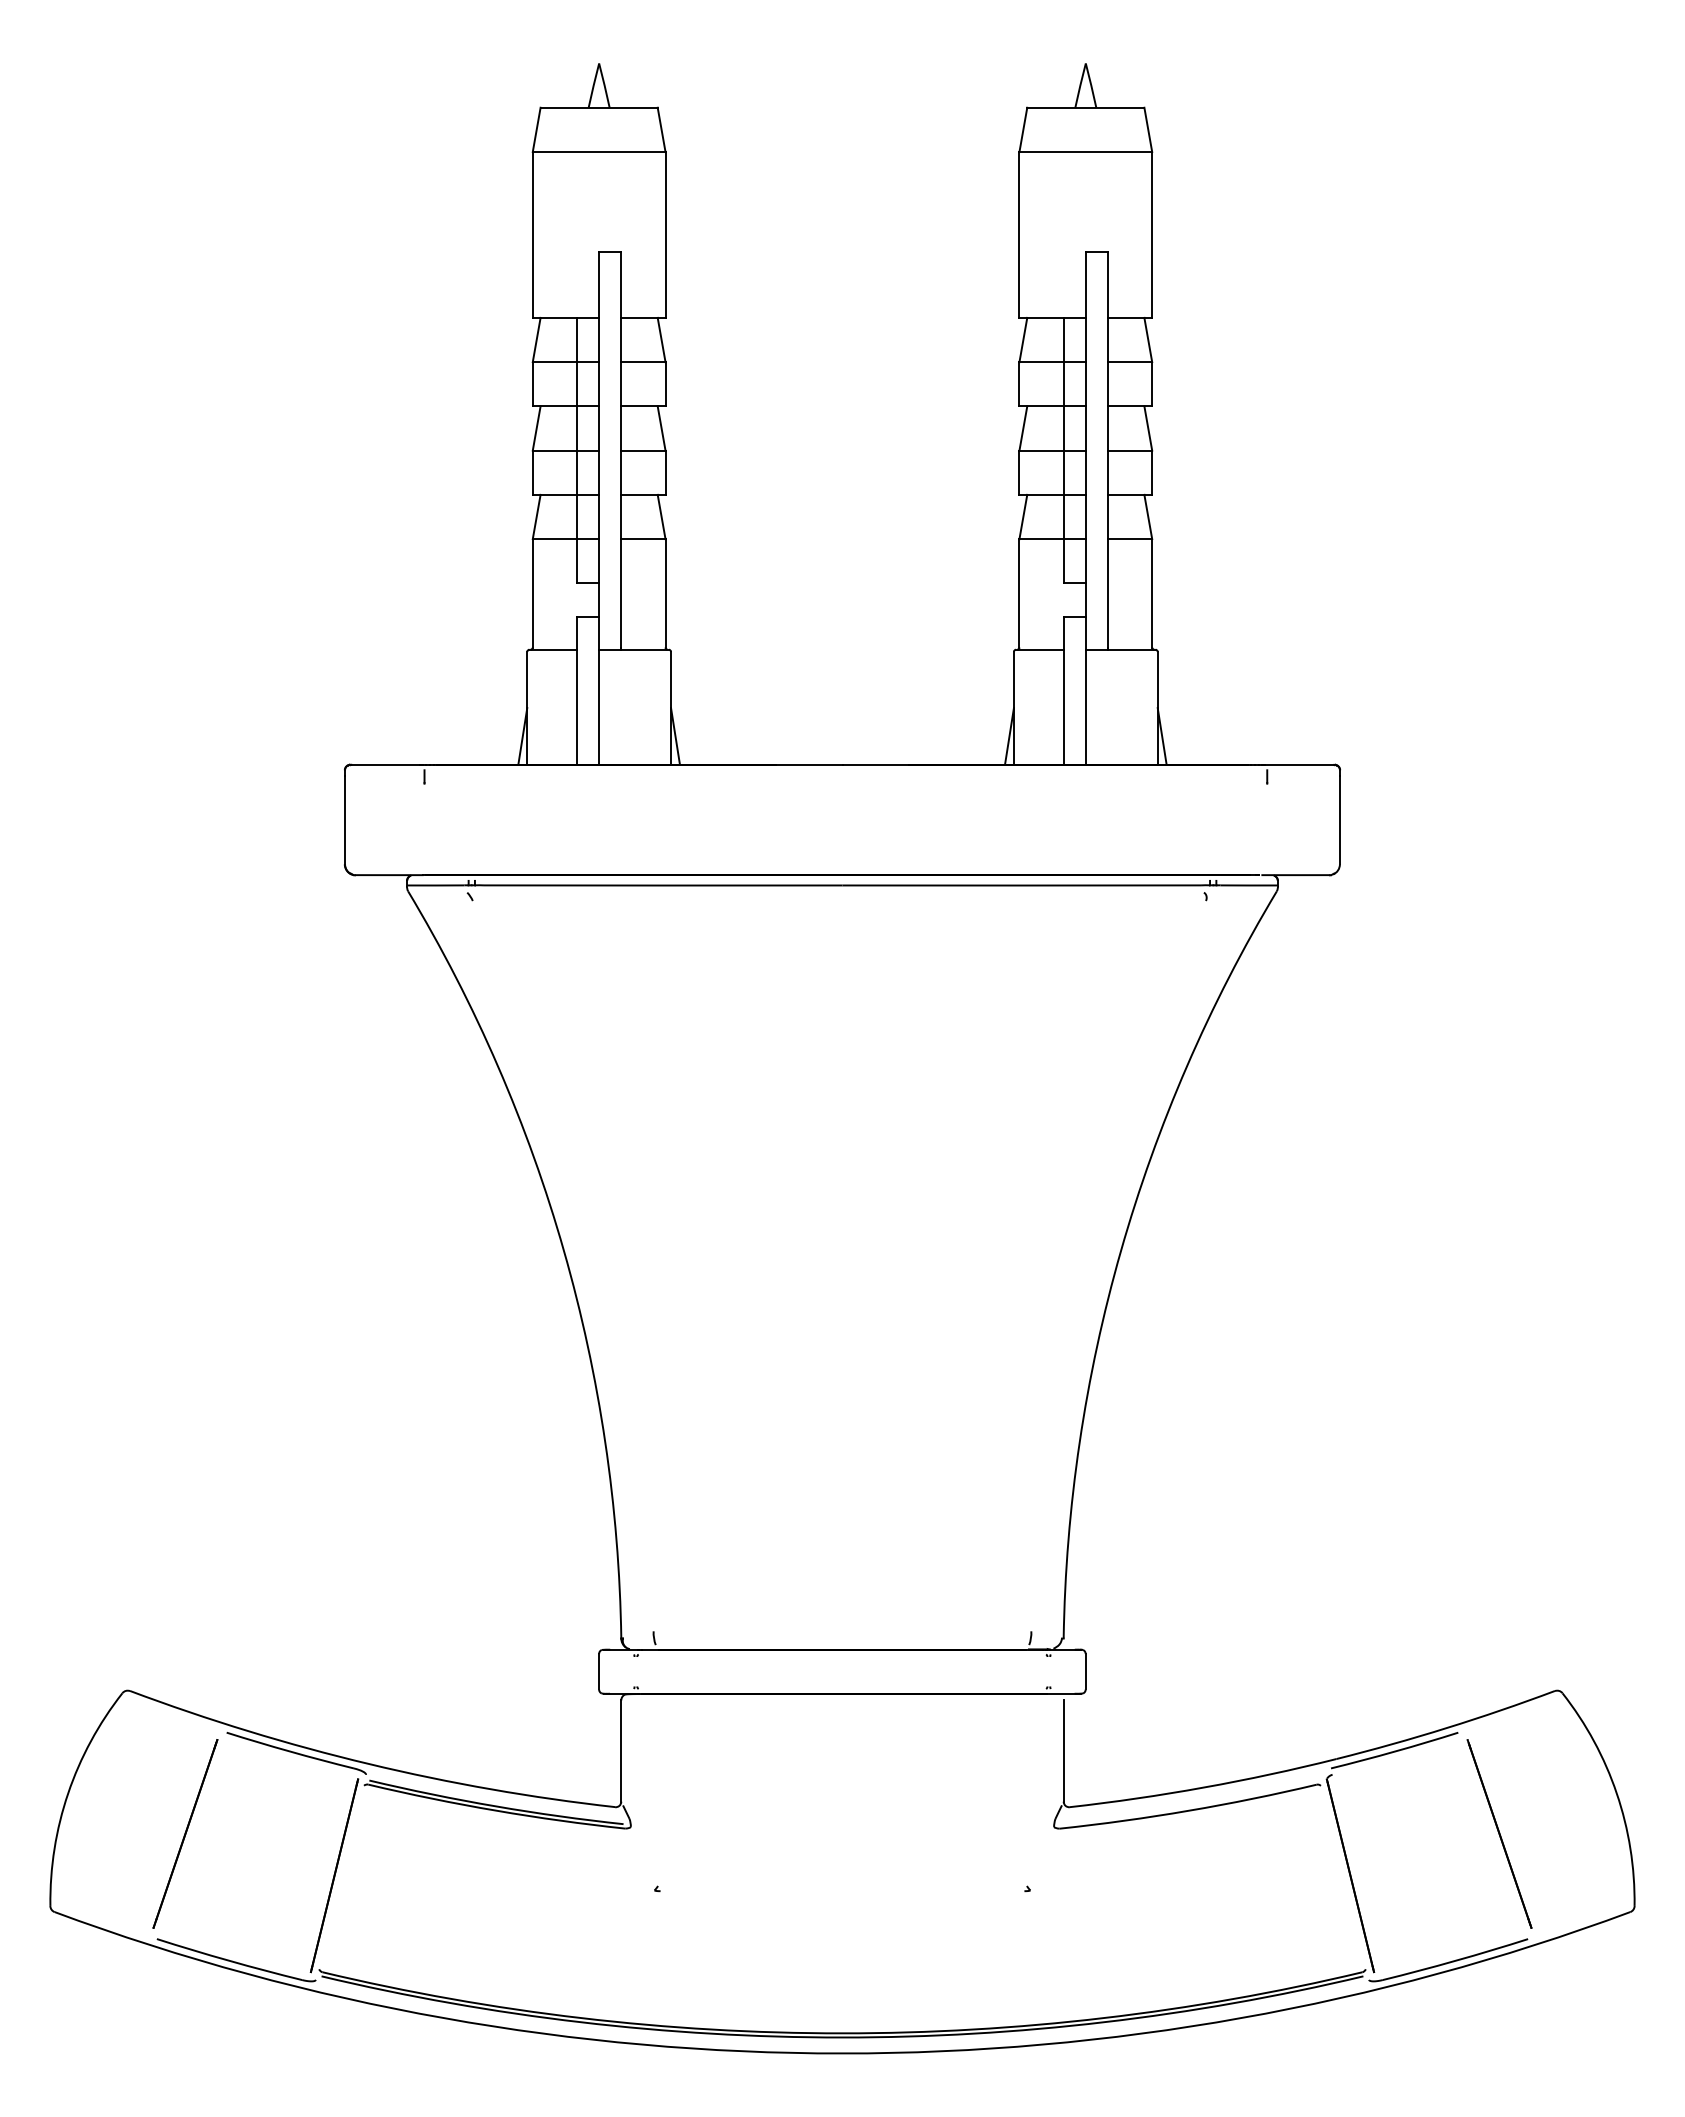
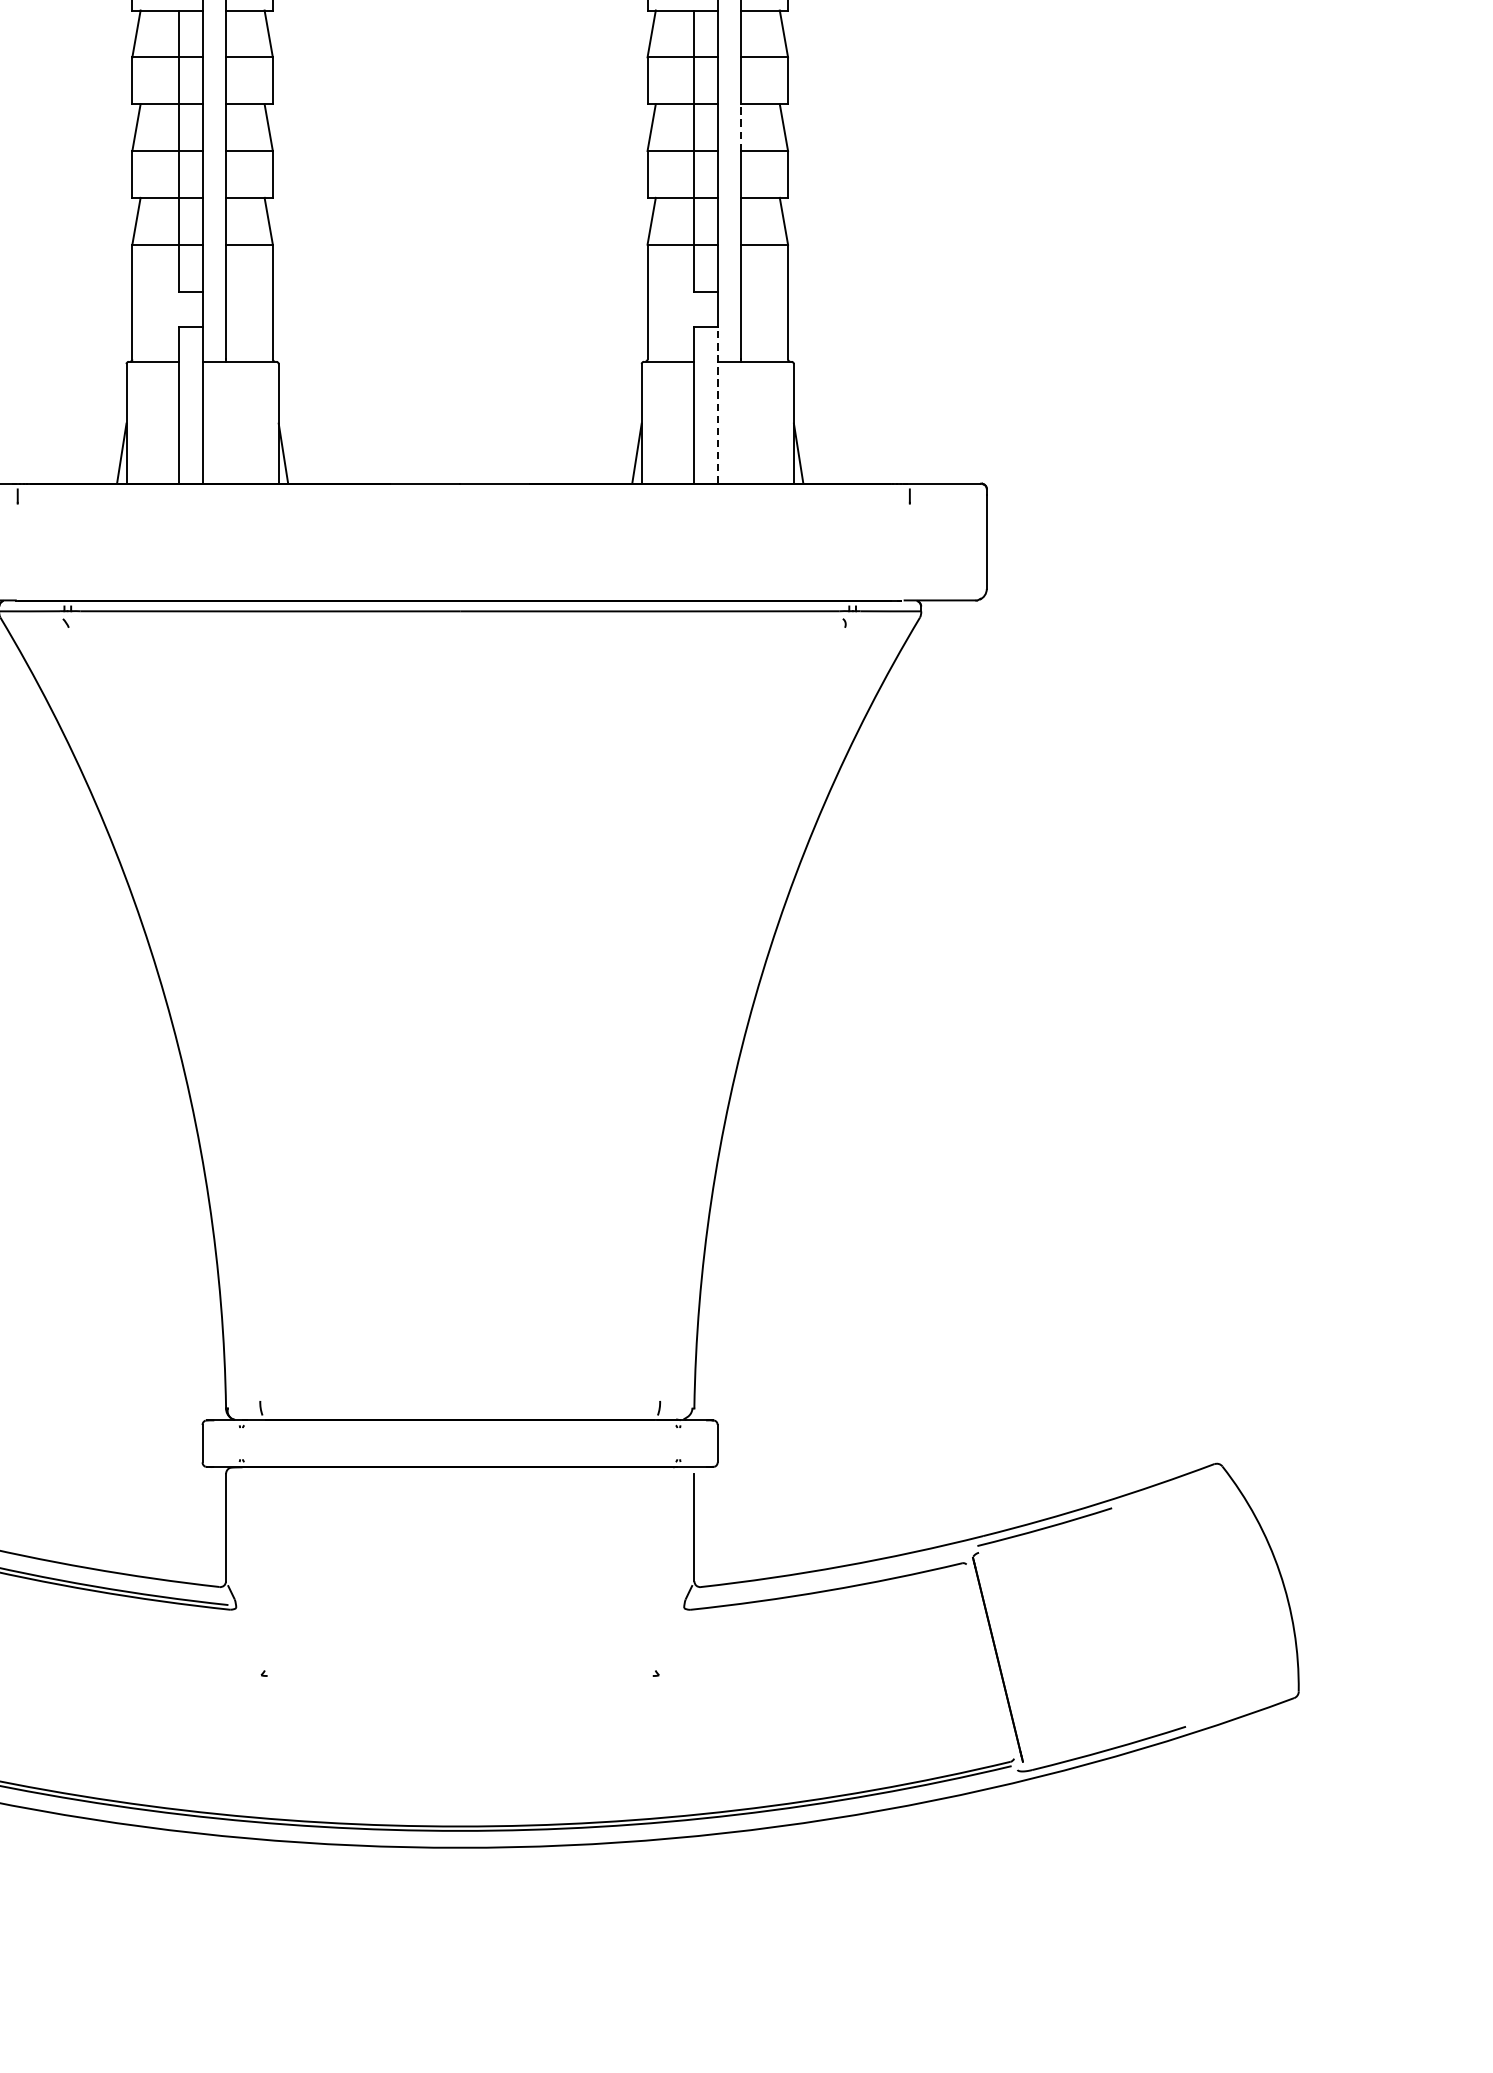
line: (1107, 428) -> (740, 127), solid -> dashed
line: (1085, 690) -> (717, 404), solid -> dashed
line: (1499, 1833) -> (1155, 1614), removed

